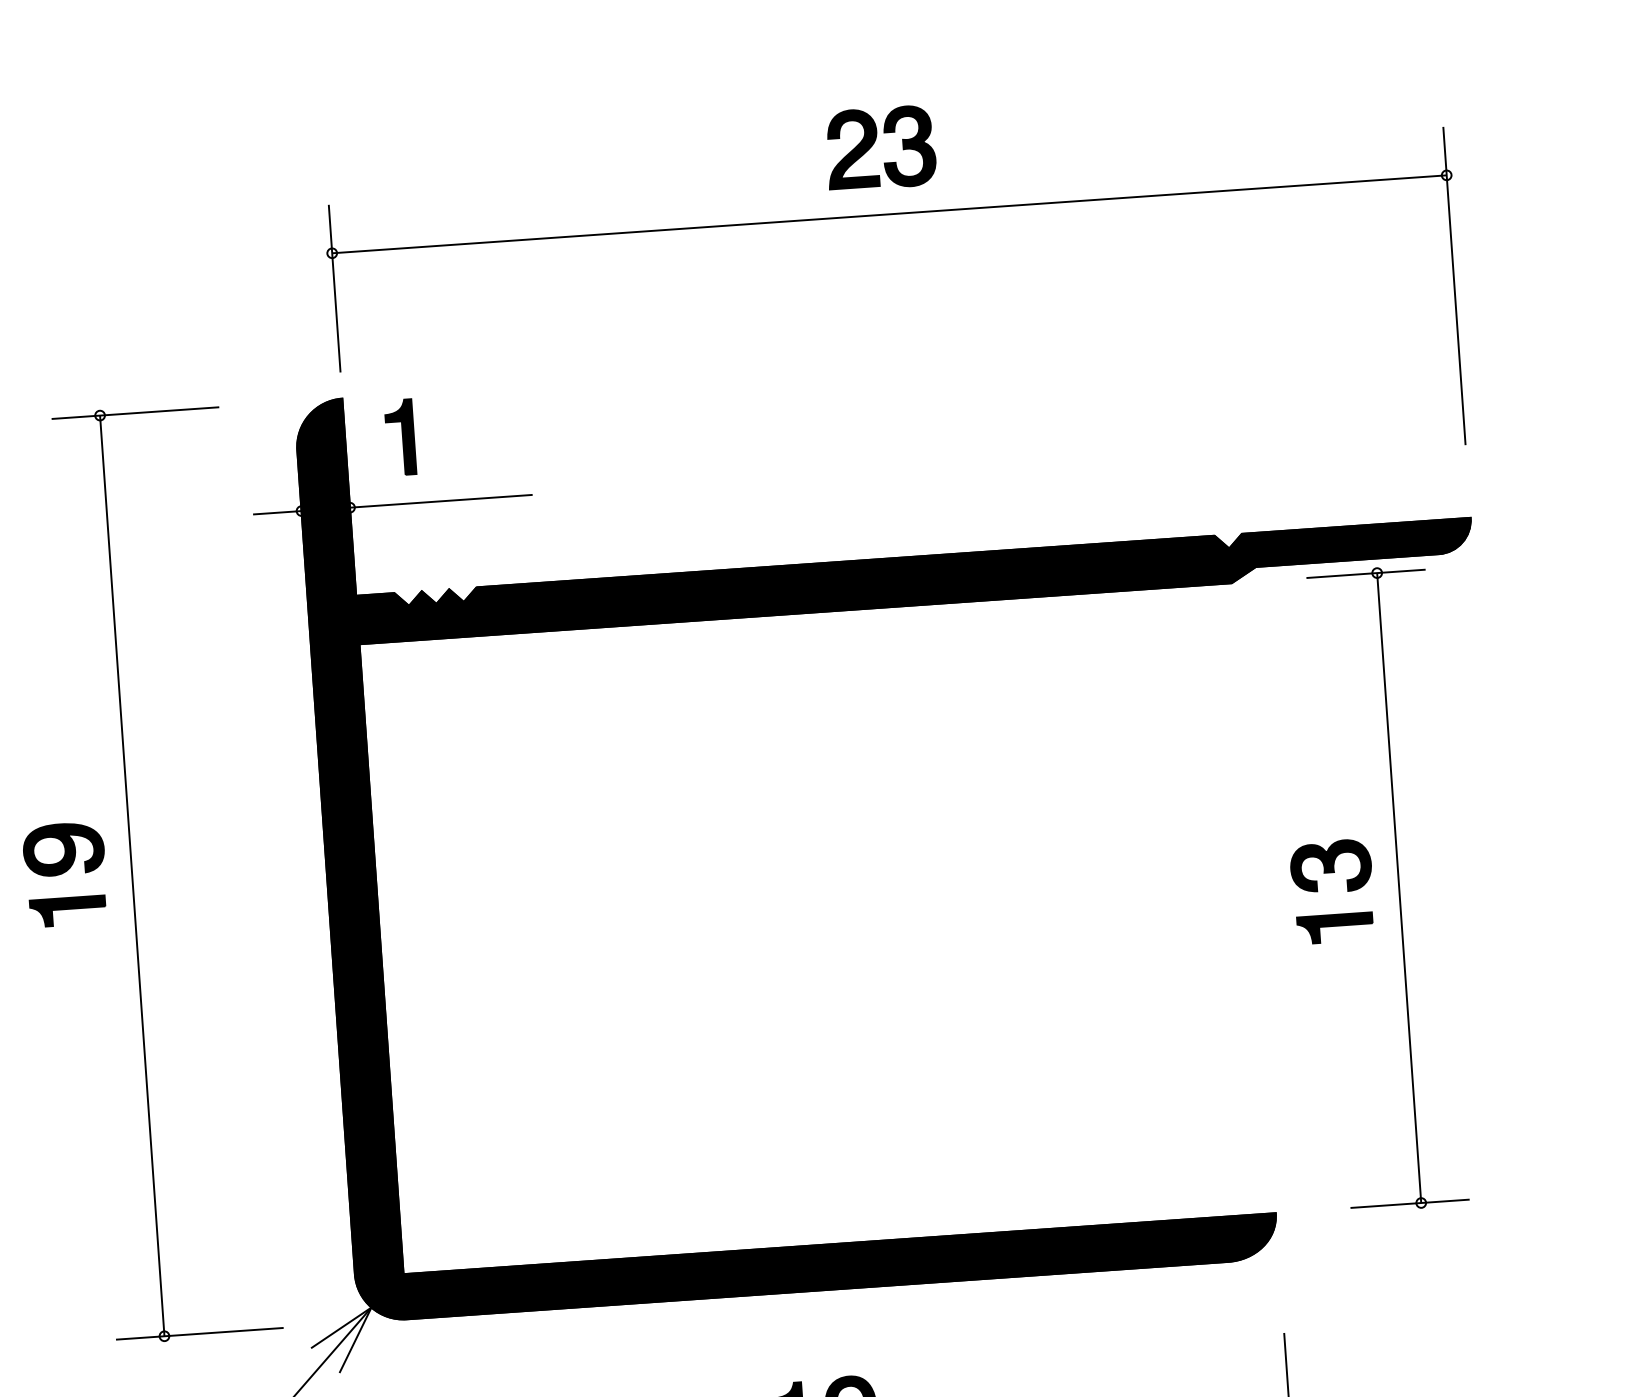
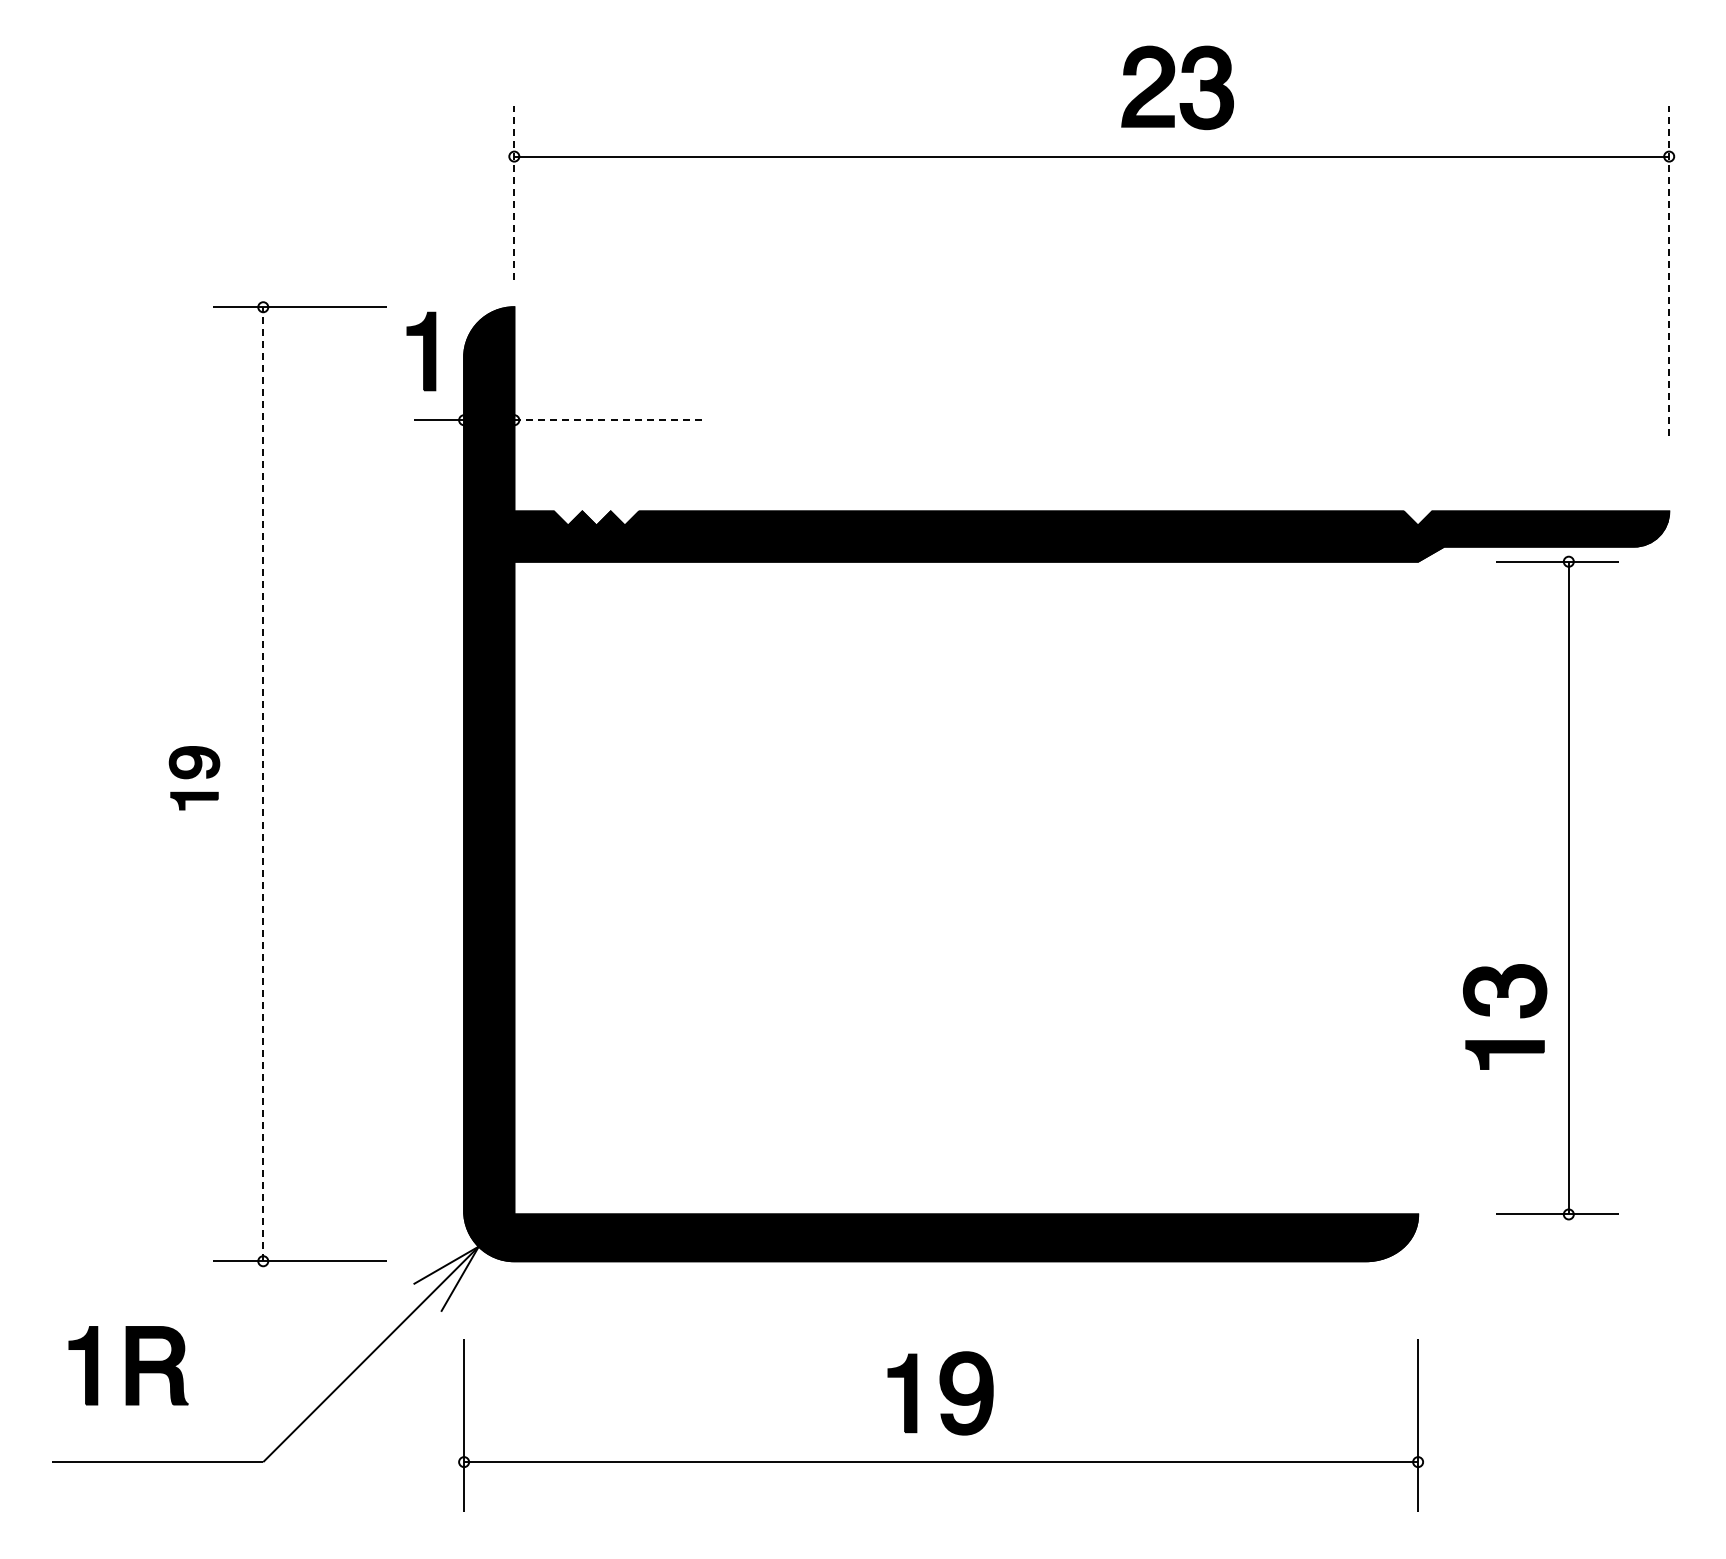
part: (874, 143) -> (1171, 82), moved
line: (1454, 286) -> (1669, 271), solid -> dashed
line: (334, 288) -> (514, 193), solid -> dashed
part: (400, 437) -> (421, 351), moved
line: (440, 501) -> (608, 420), solid -> dashed
part: (65, 875) -> (194, 778), size x0.6
line: (132, 875) -> (263, 783), solid -> dashed
part: (1347, 890) -> (1520, 1016), moved

